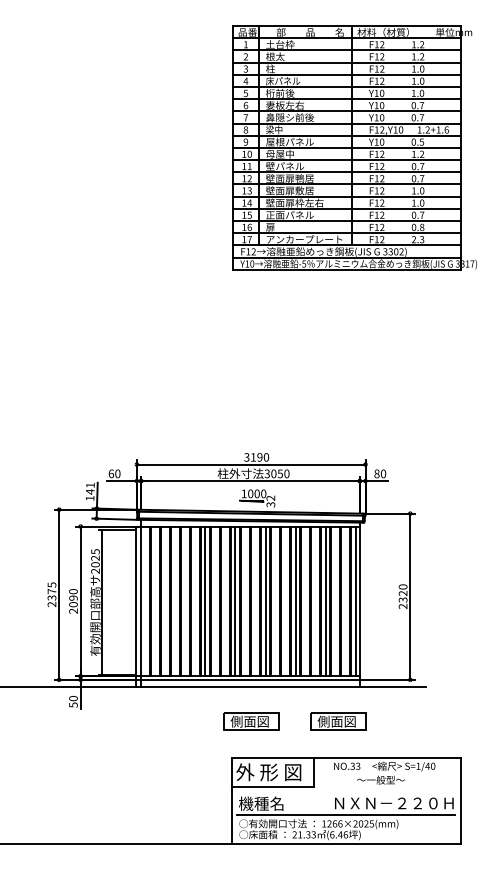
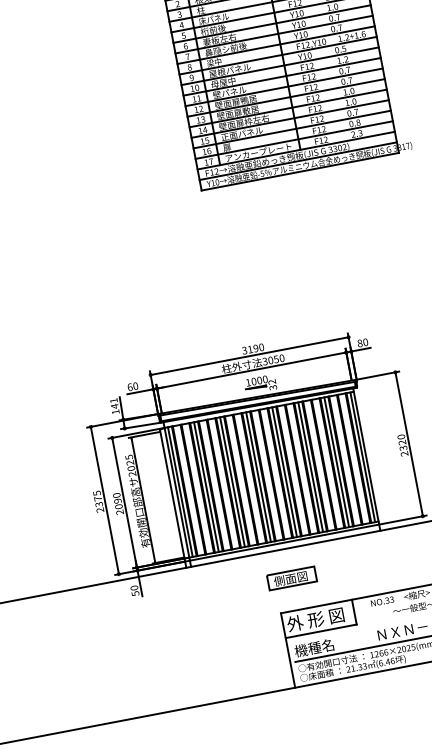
line: (145, 601) -> (180, 492), added
line: (175, 601) -> (206, 487), added
part: (338, 721) -> (367, 564), removed

